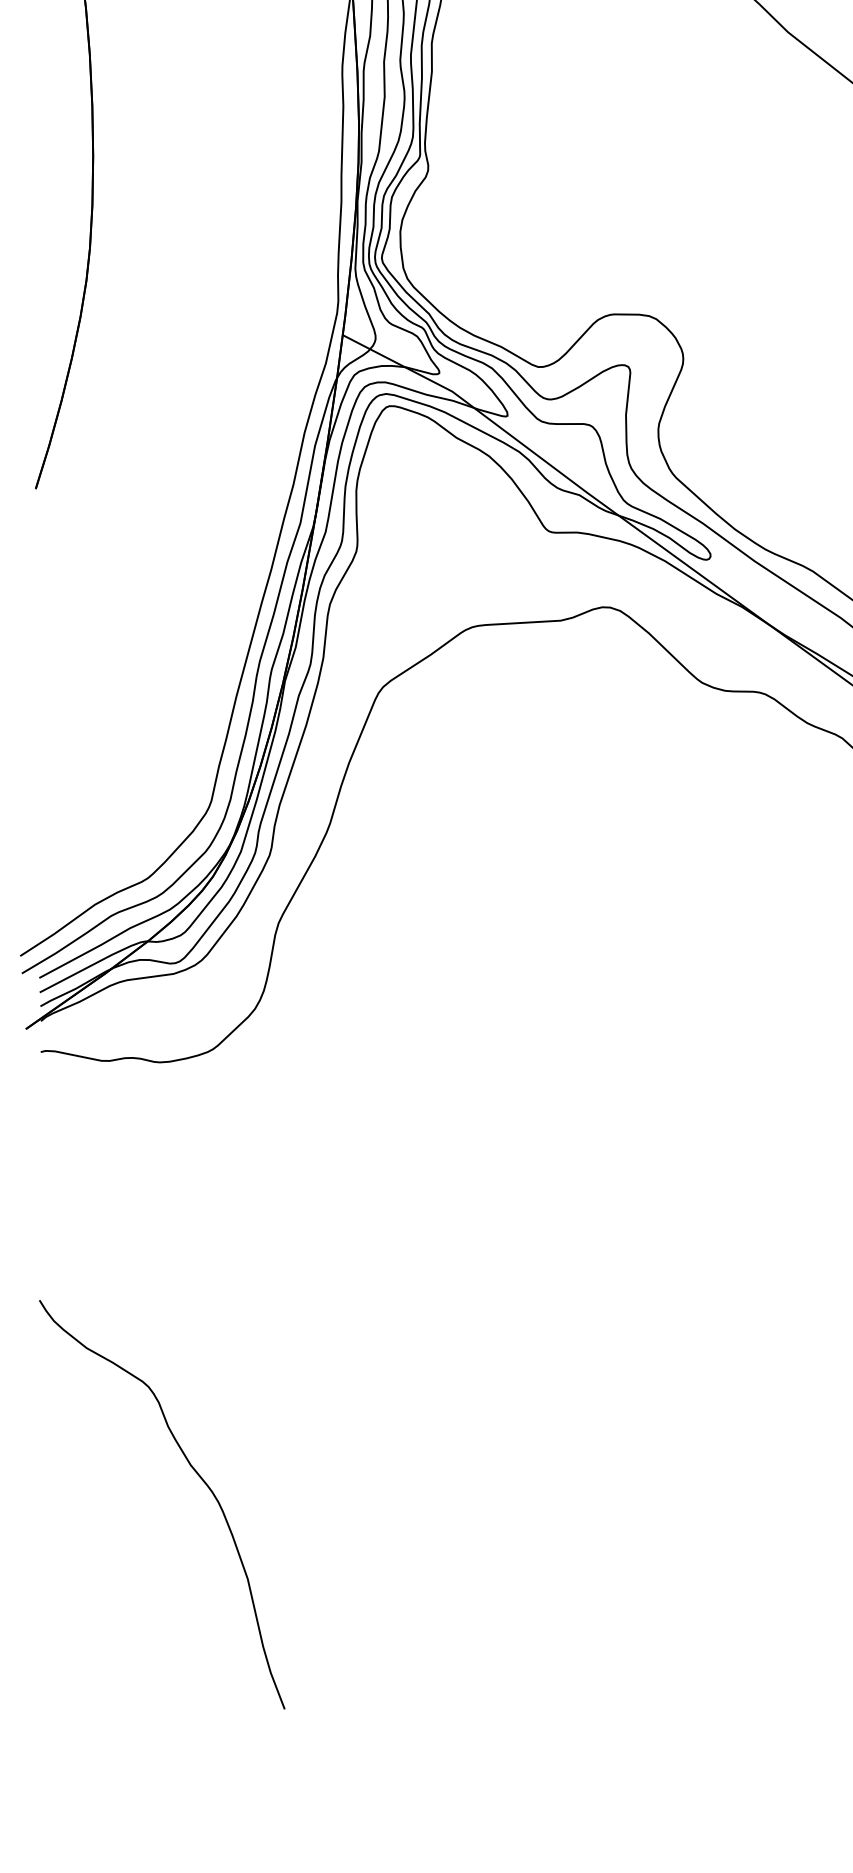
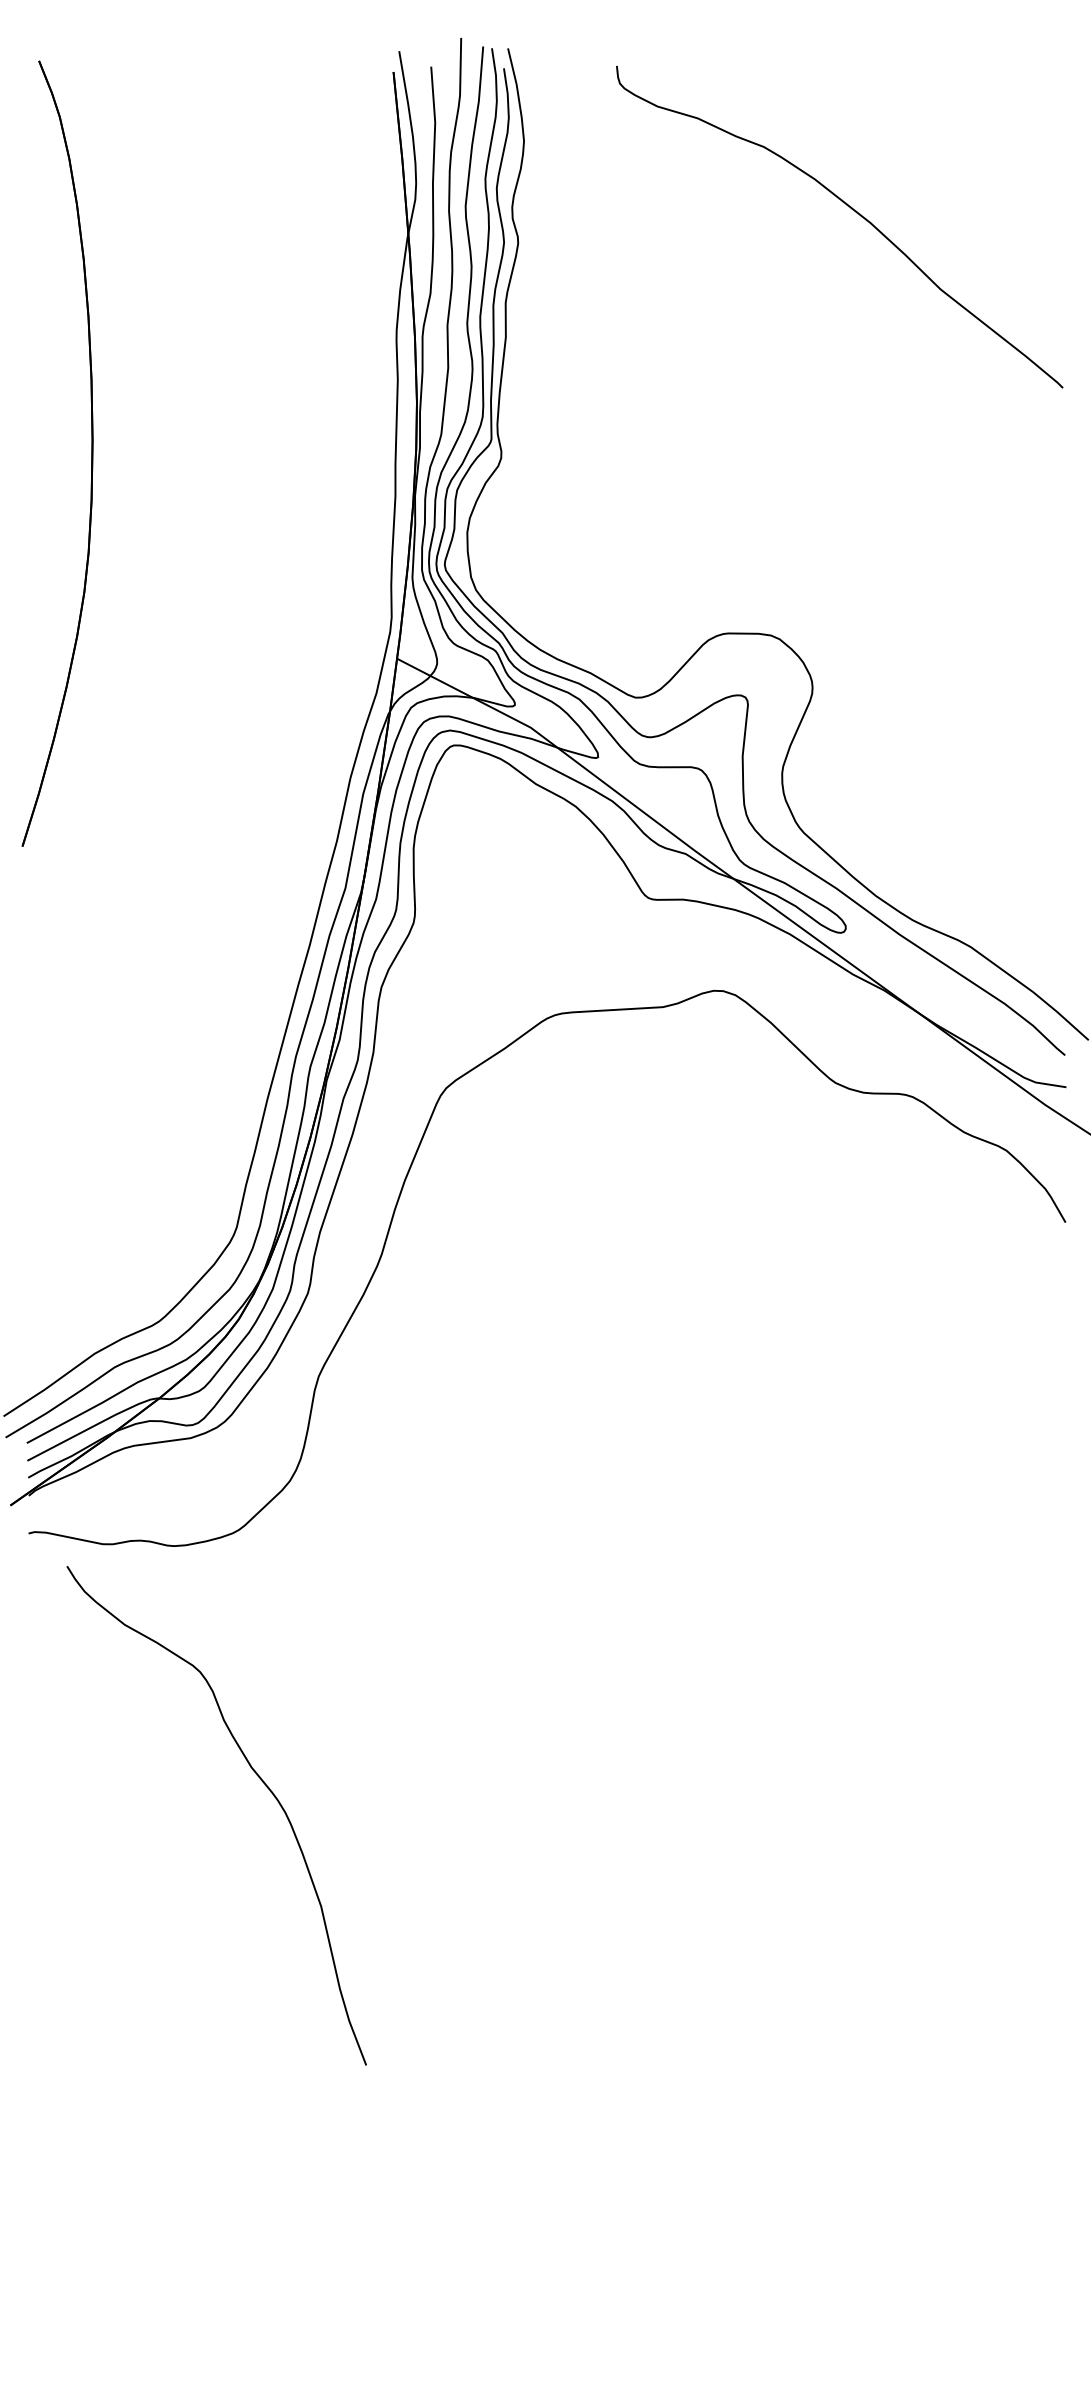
curve: (198, 1476) -> (261, 1781), moved

